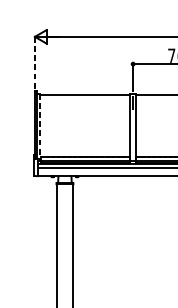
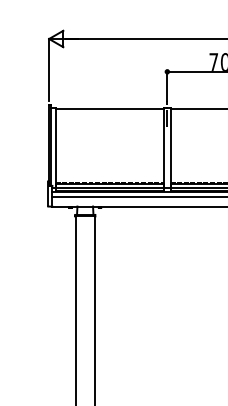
line: (35, 62) -> (49, 69), dashed -> solid
line: (40, 127) -> (55, 148), dashed -> solid

